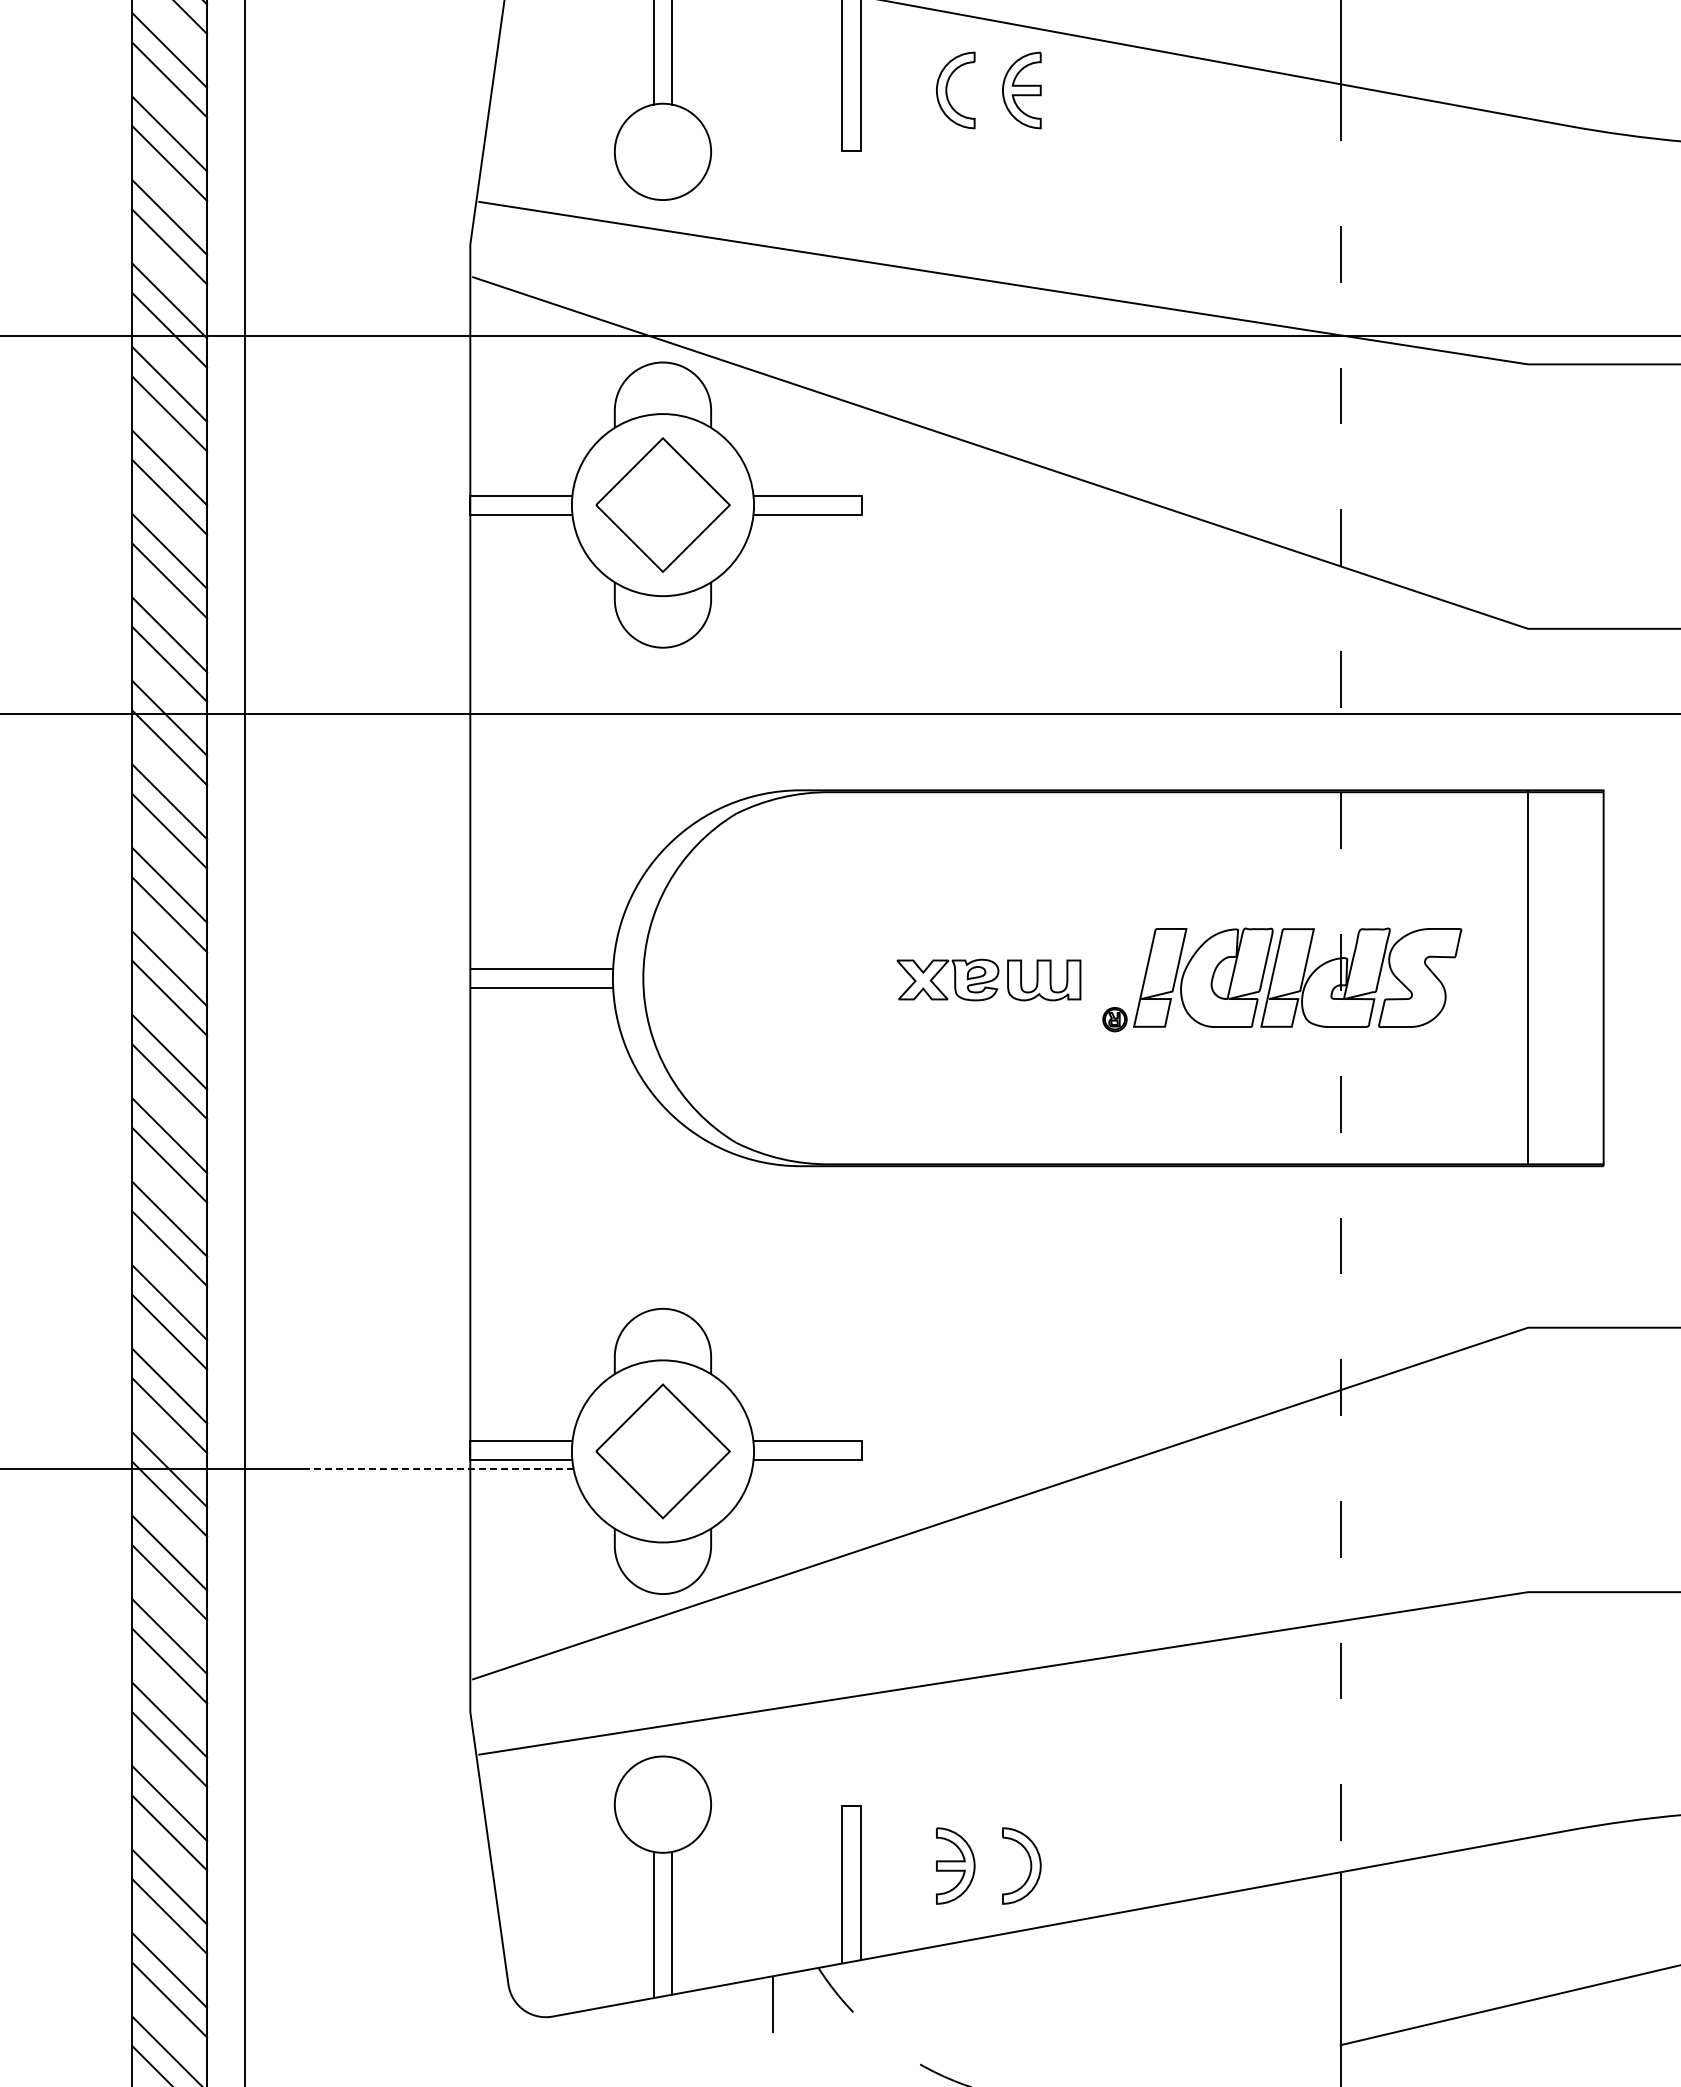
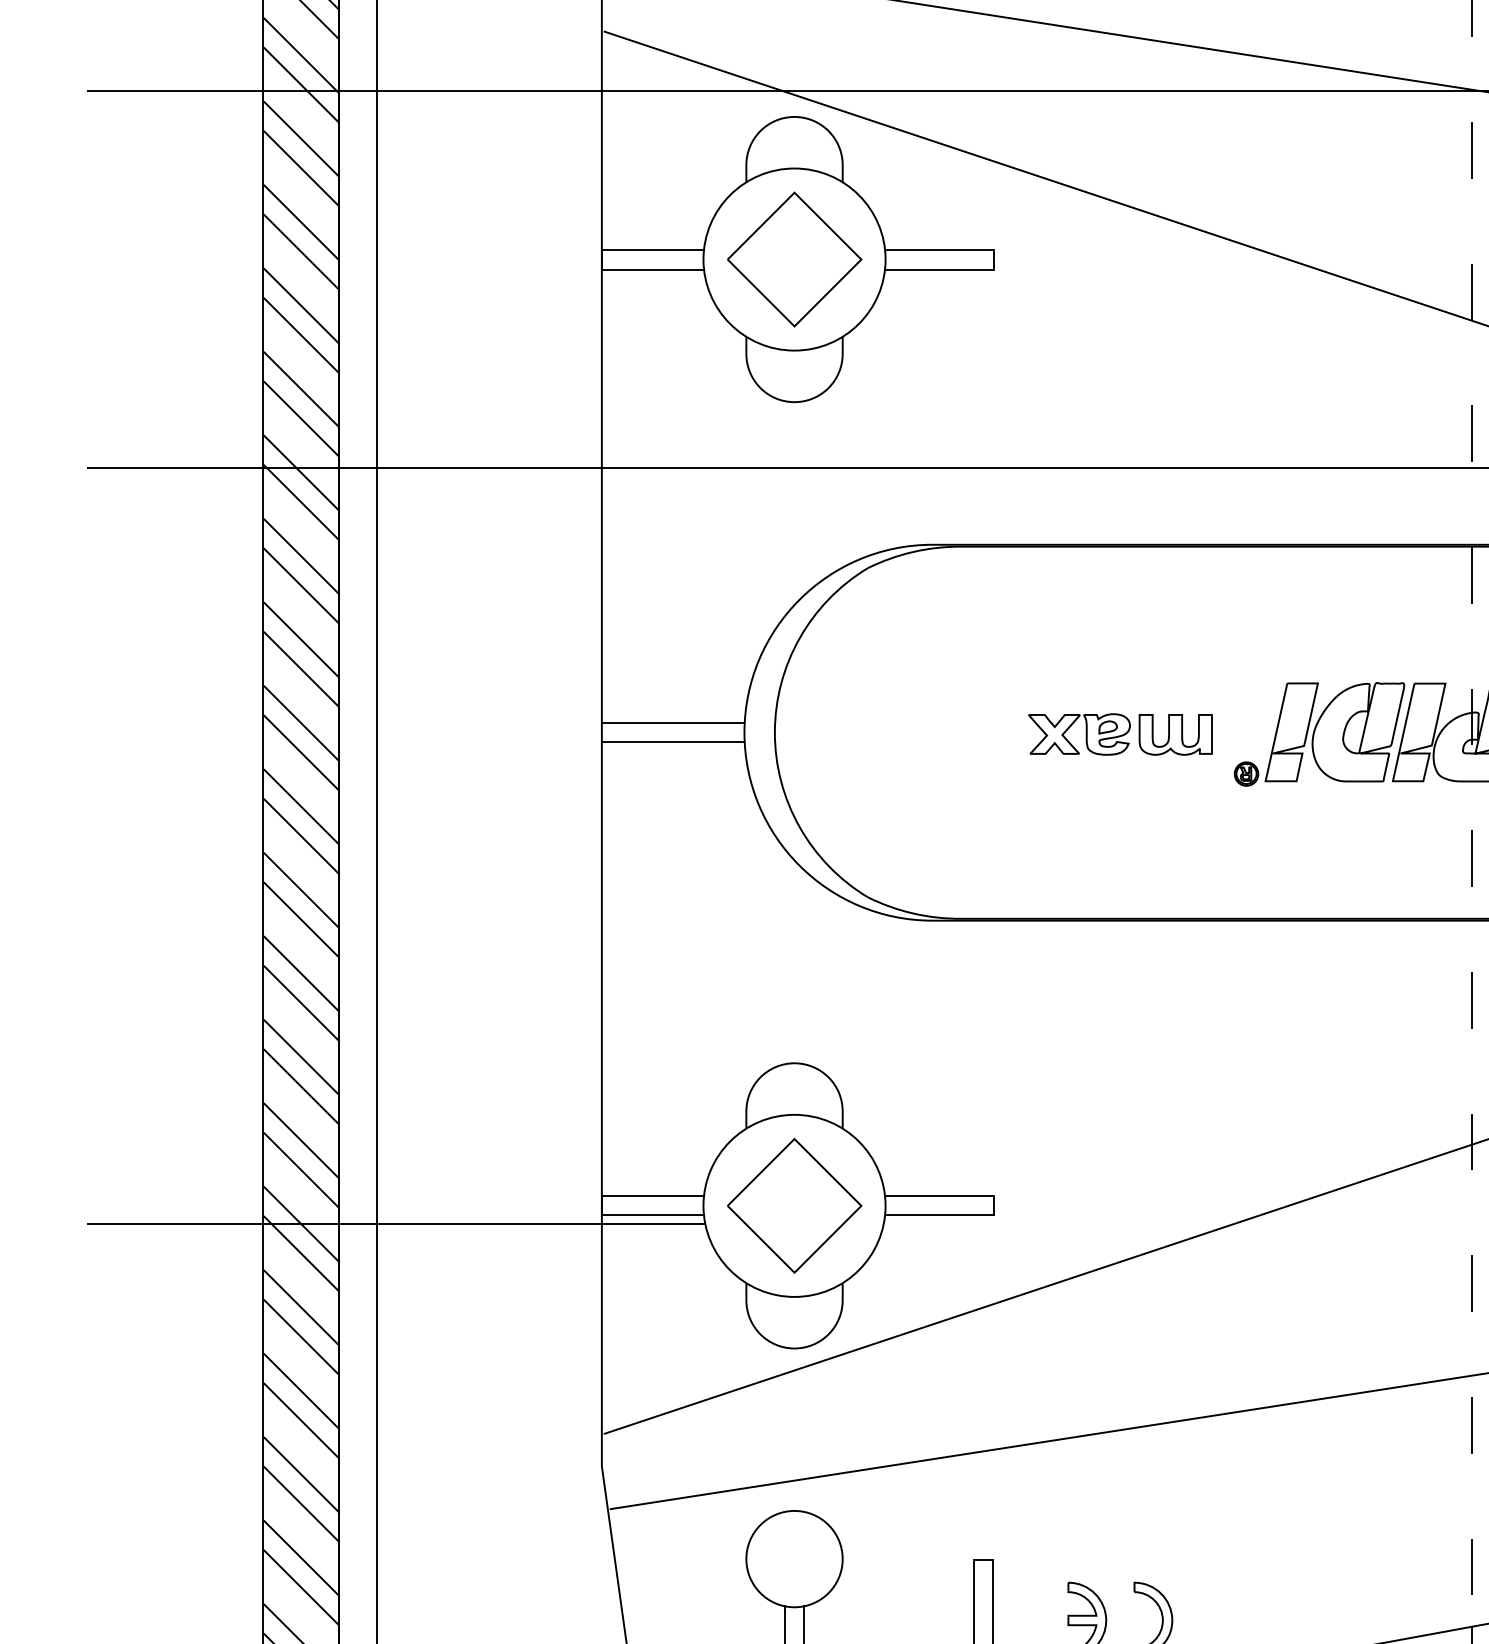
line: (441, 1469) -> (573, 1223), dashed -> solid

